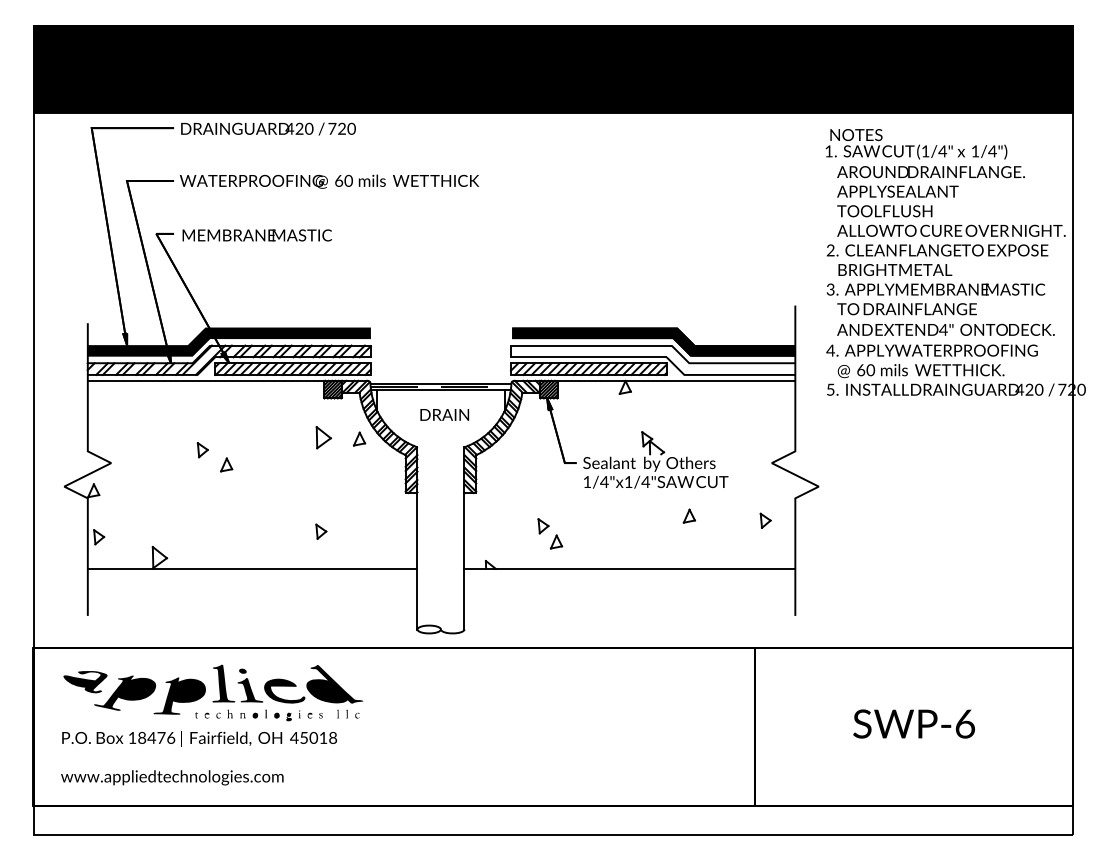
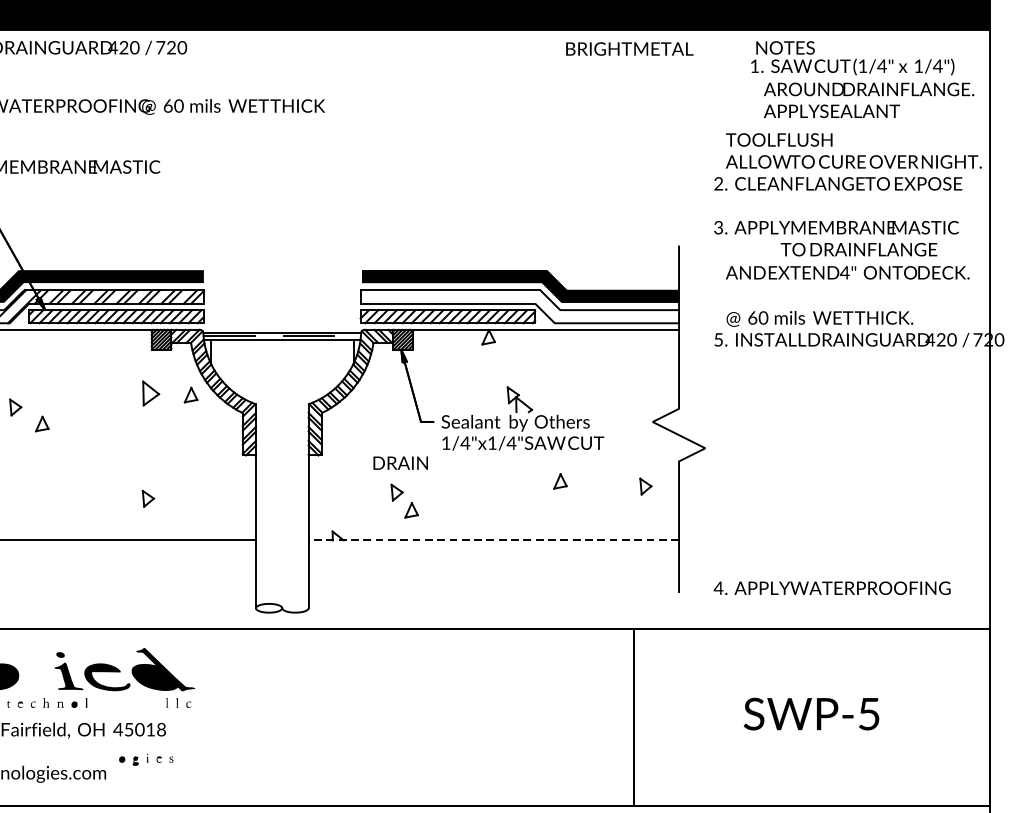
text: (924, 163) -> (861, 79), moved
text: (895, 269) -> (629, 48), moved
text: (906, 309) -> (858, 249), moved
text: (931, 350) -> (831, 588), moved
text: (444, 414) -> (400, 462), moved
line: (629, 568) -> (493, 539), solid -> dashed
fill: (223, 683) -> (38, 668), removed
part: (298, 715) -> (146, 759), moved
text: (965, 723) -> (869, 713), SWP-6 -> SWP-5

